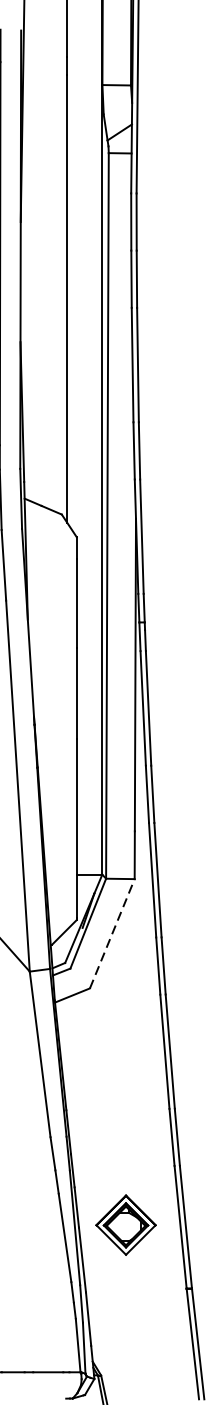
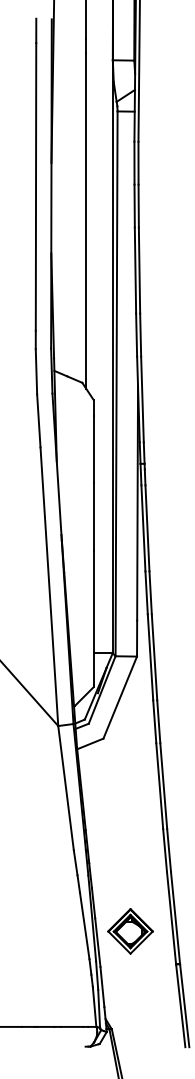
line: (112, 933) -> (120, 697), dashed -> solid
part: (125, 1225) -> (130, 931), moved

